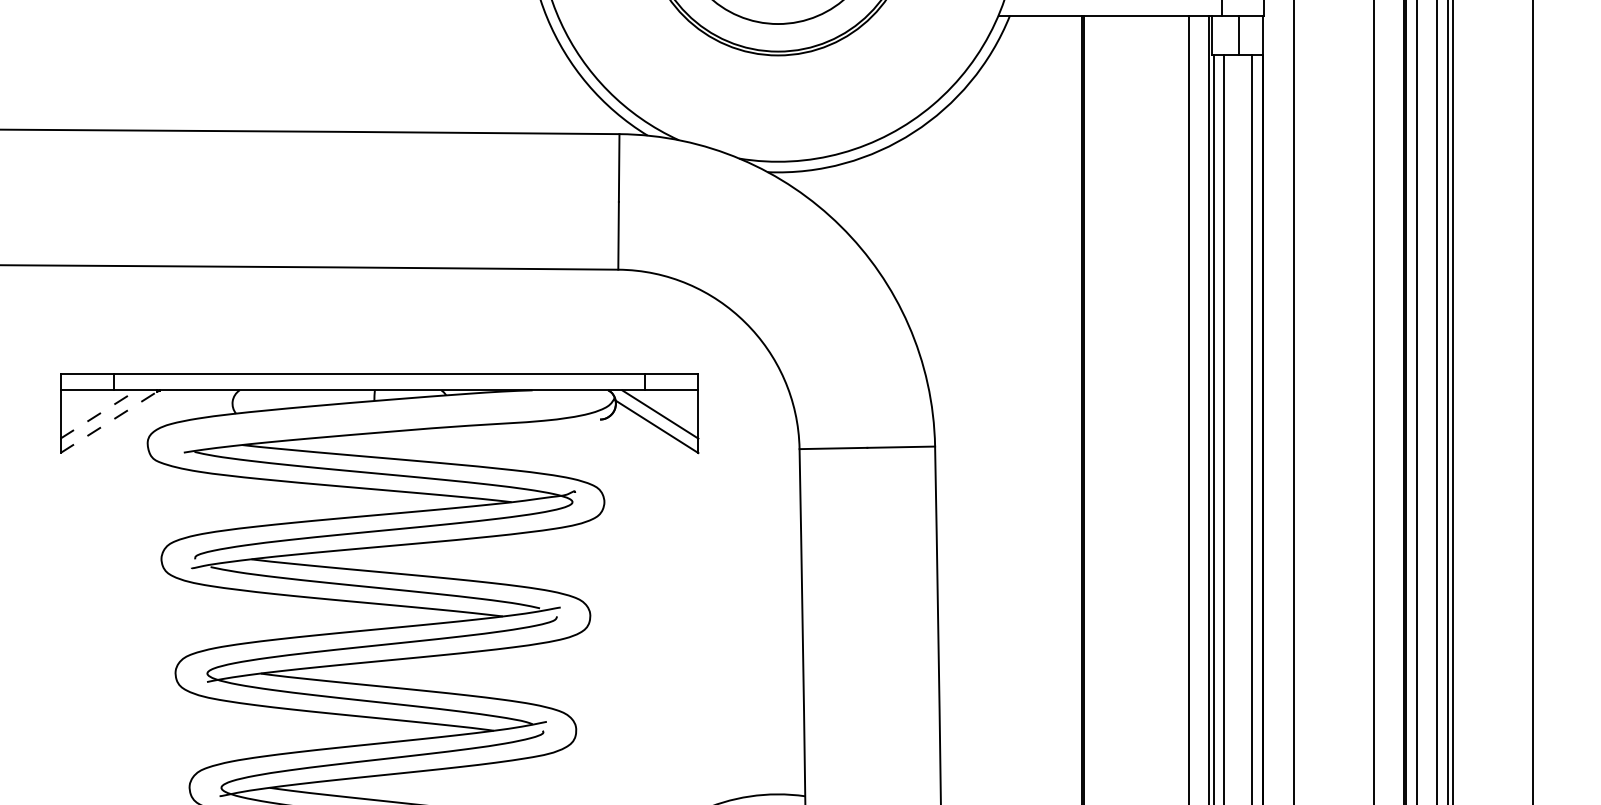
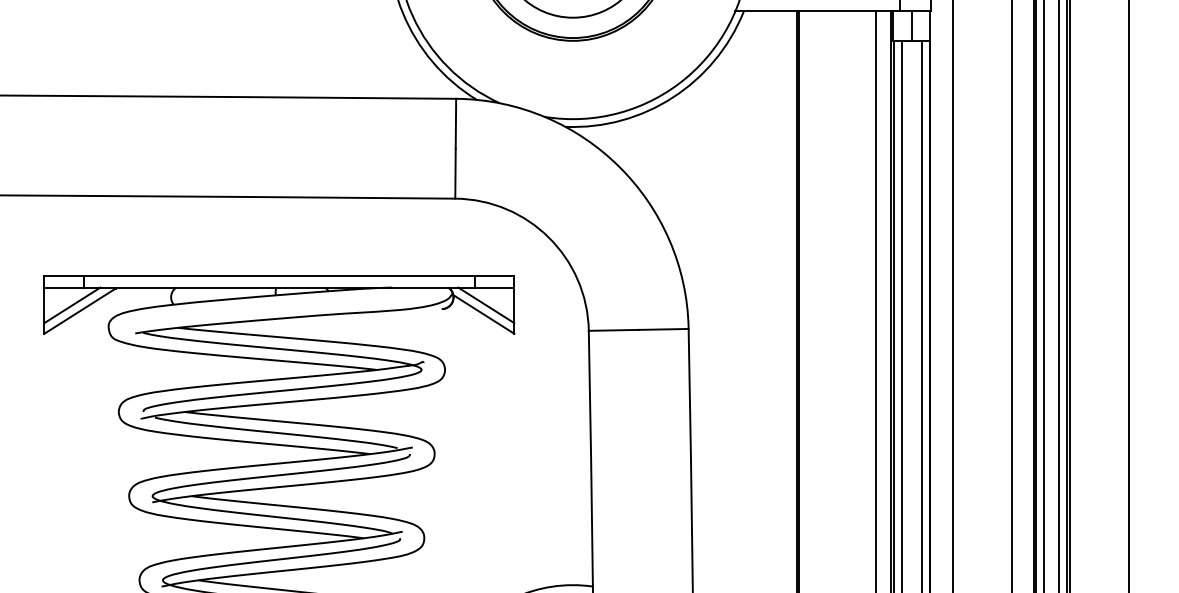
line: (98, 414) -> (72, 305), dashed -> solid
line: (109, 422) -> (80, 311), dashed -> solid

